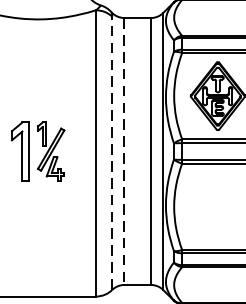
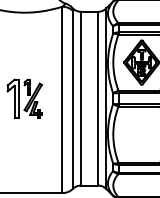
line: (123, 151) -> (80, 98), dashed -> solid
line: (113, 152) -> (73, 99), dashed -> solid

